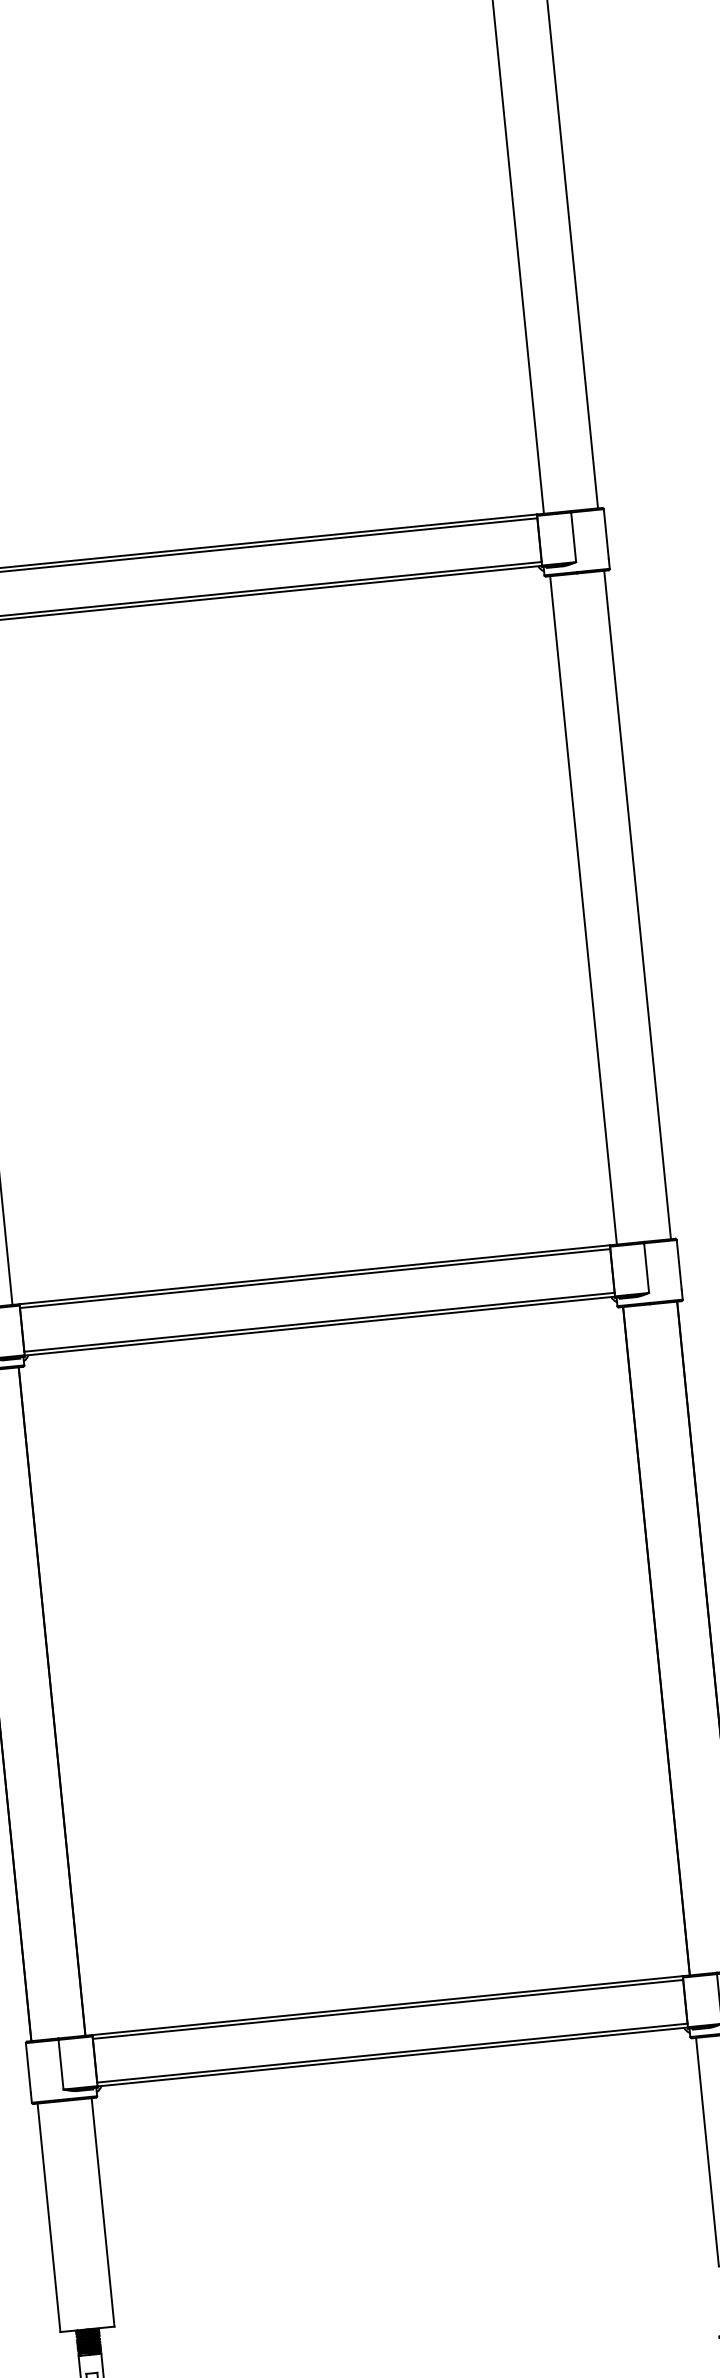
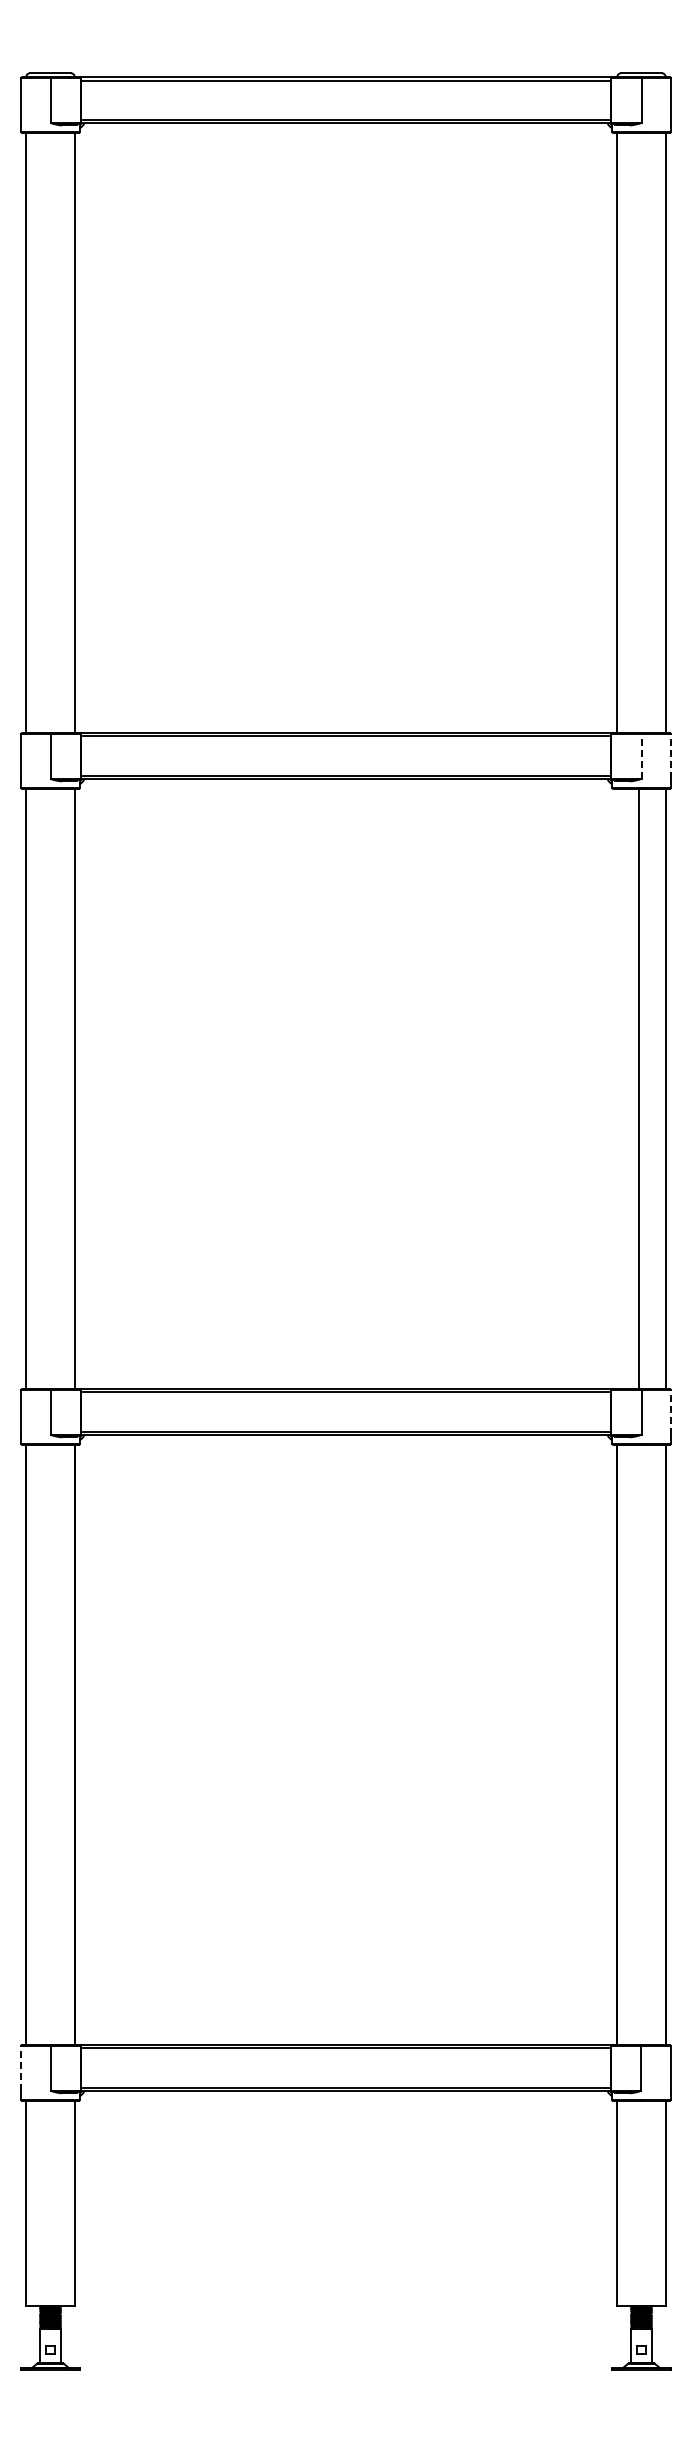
line: (605, 533) -> (670, 756), solid -> dashed
line: (573, 537) -> (641, 756), solid -> dashed
line: (583, 909) -> (639, 1088), moved
line: (678, 1264) -> (670, 1412), solid -> dashed
line: (28, 2066) -> (21, 2067), solid -> dashed

